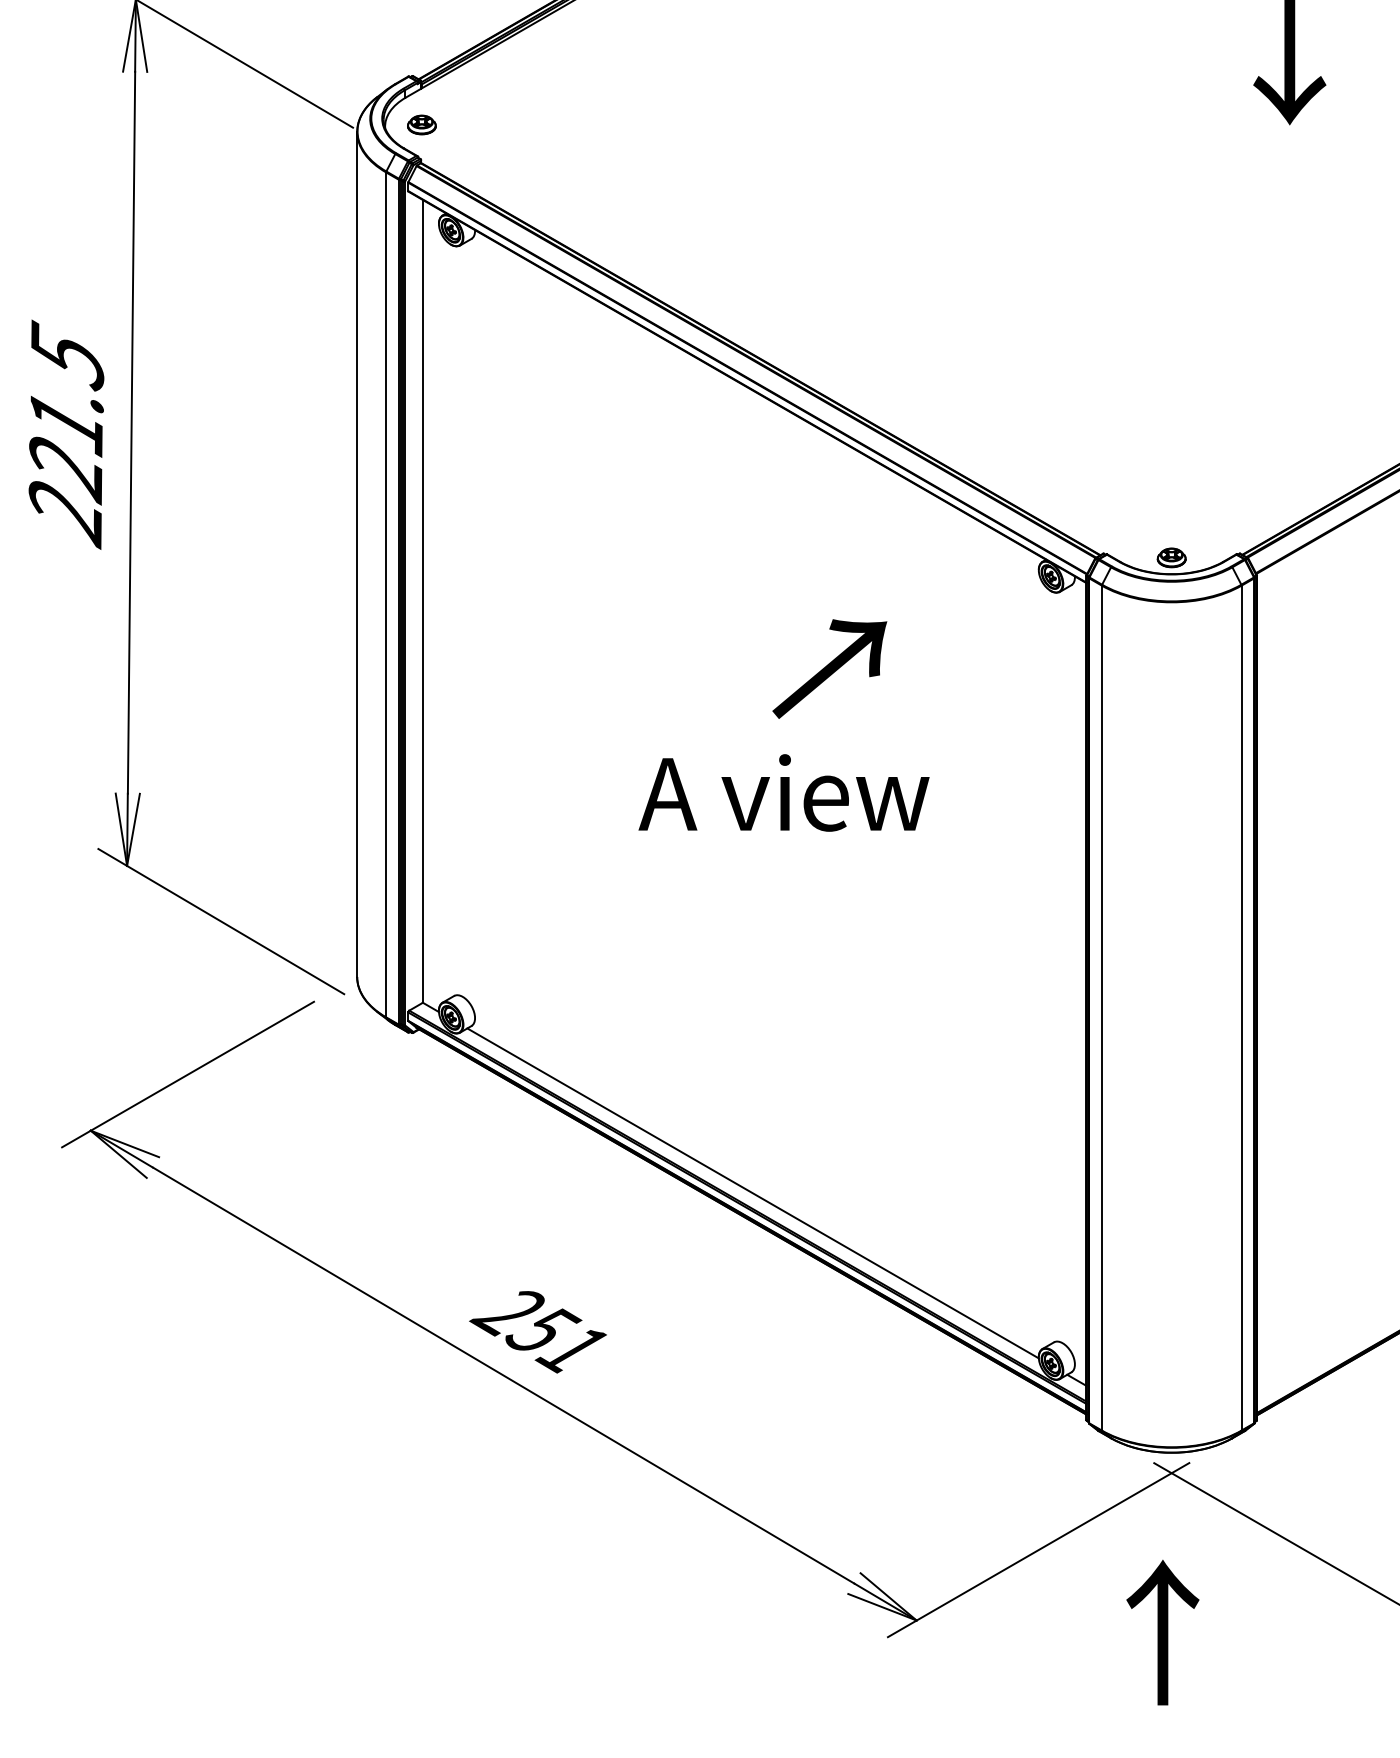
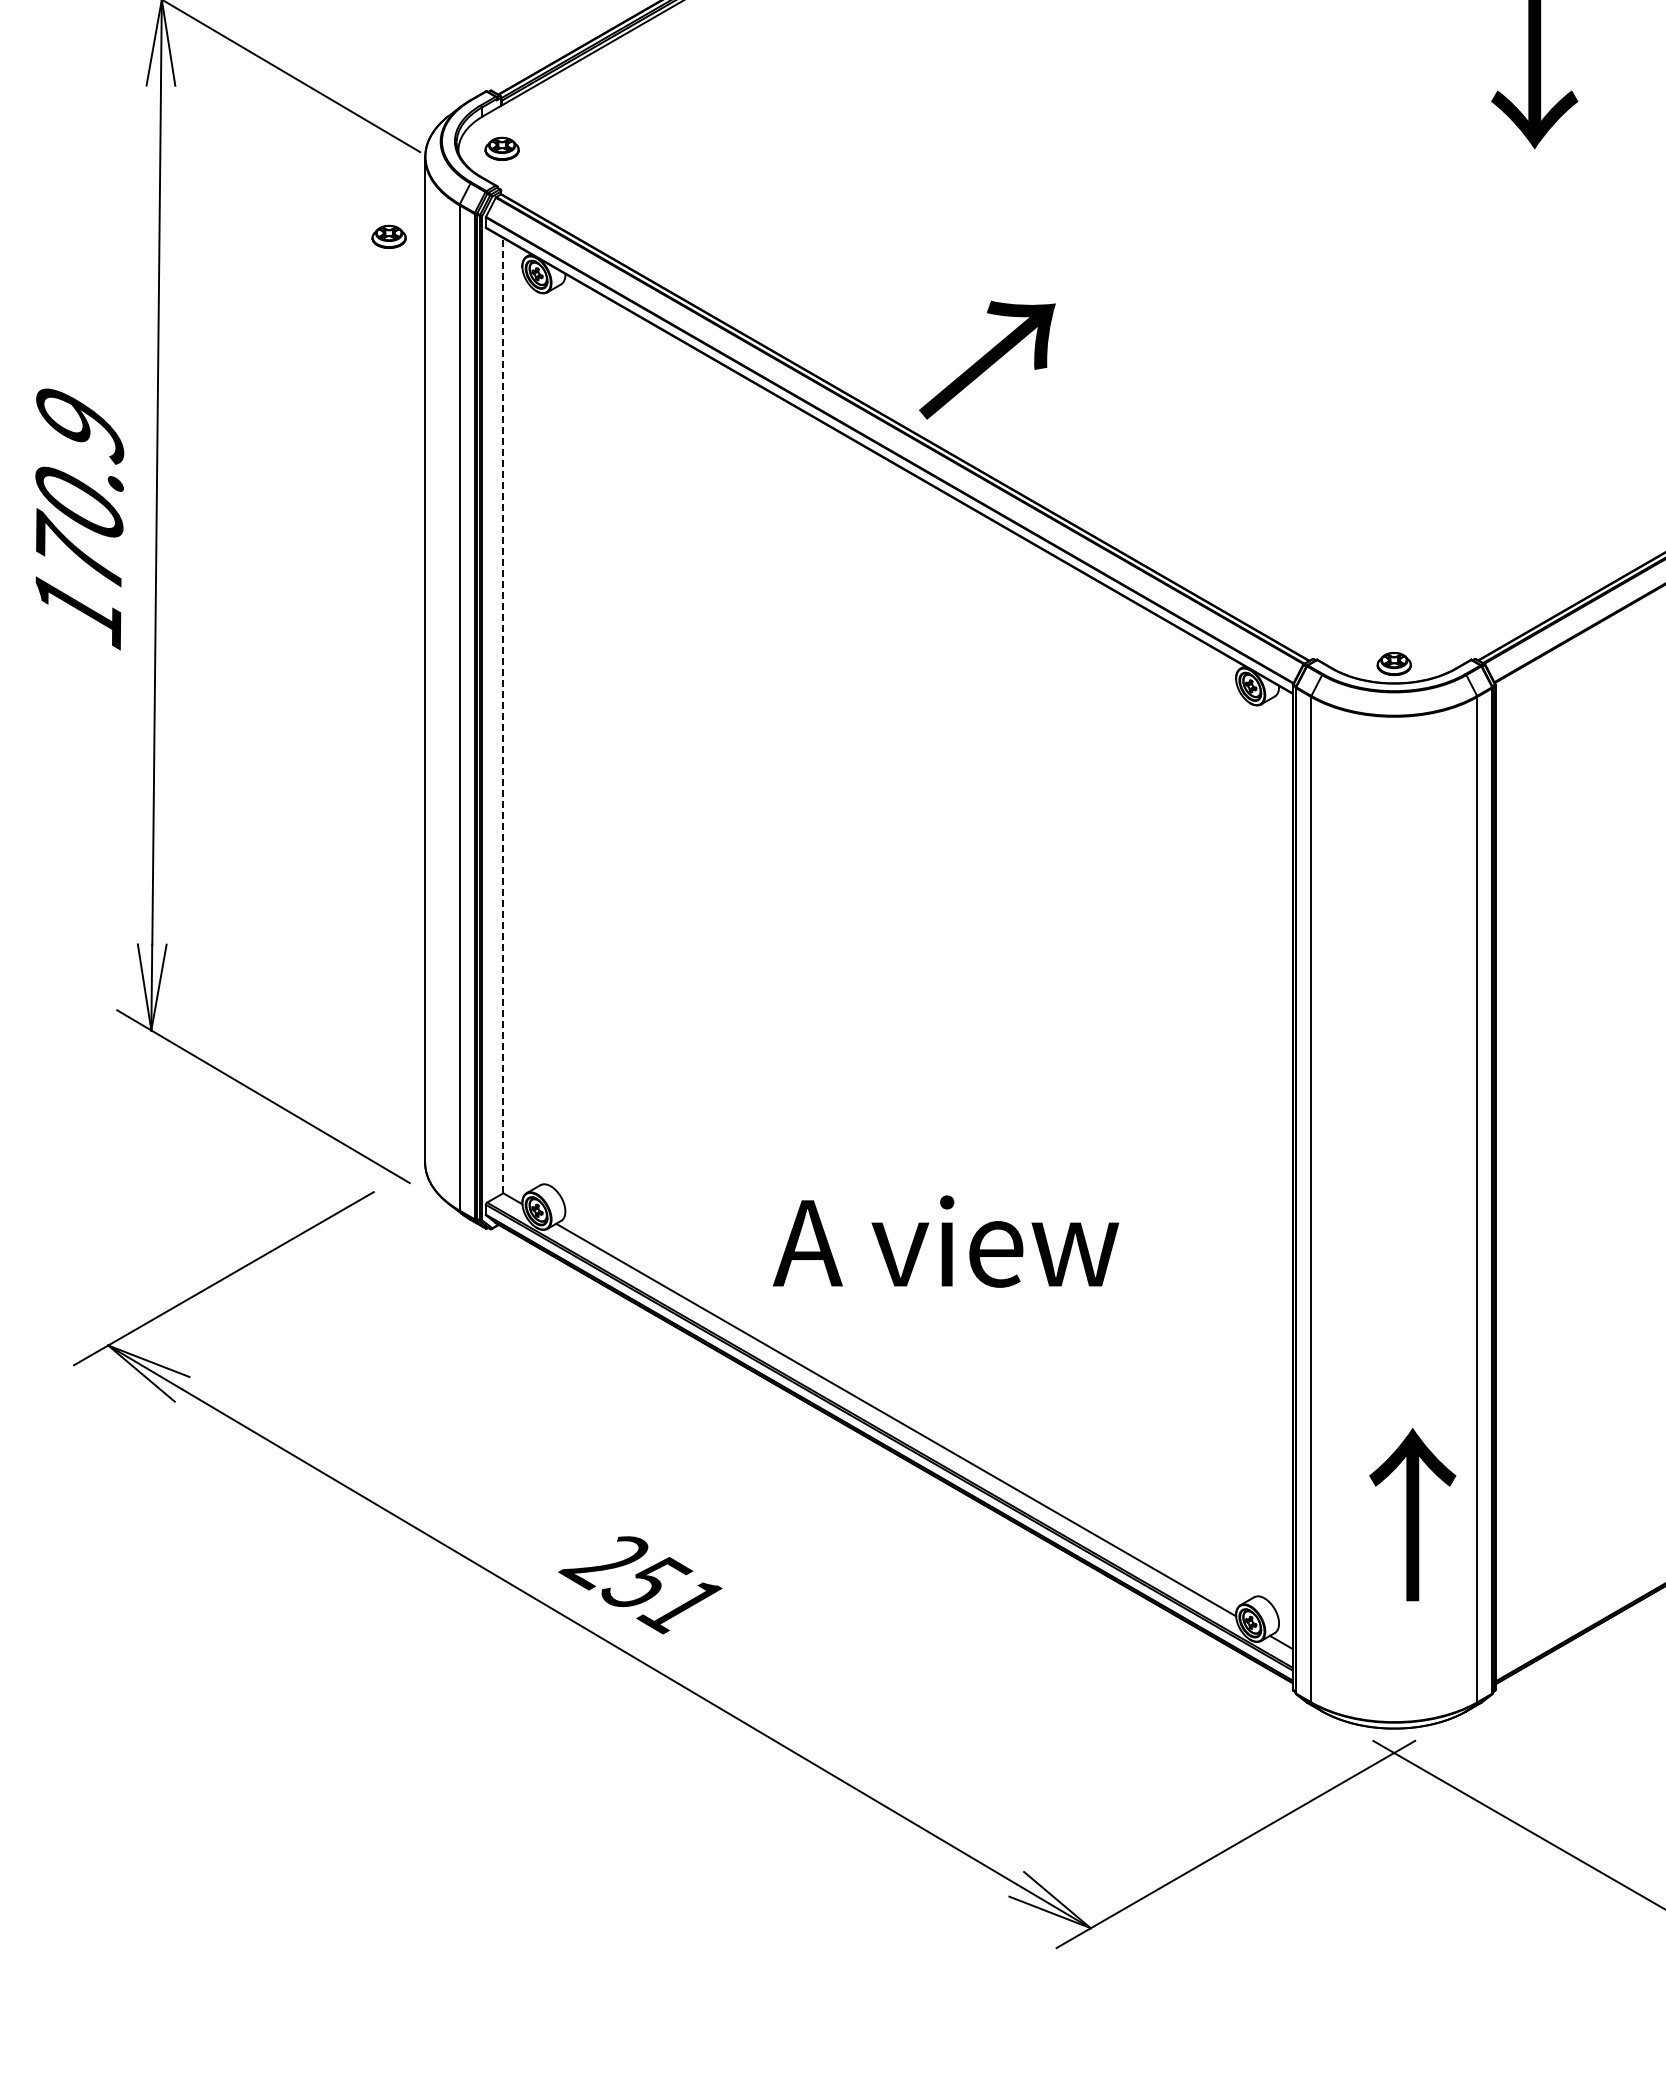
part: (326, 198) -> (388, 236), added
text: (66, 434) -> (79, 517), 221.5 -> 170.9
line: (423, 601) -> (503, 715), solid -> dashed
text: (829, 669) -> (987, 360), moved
text: (784, 792) -> (946, 1241), moved
text: (1162, 1632) -> (1412, 1514), moved

